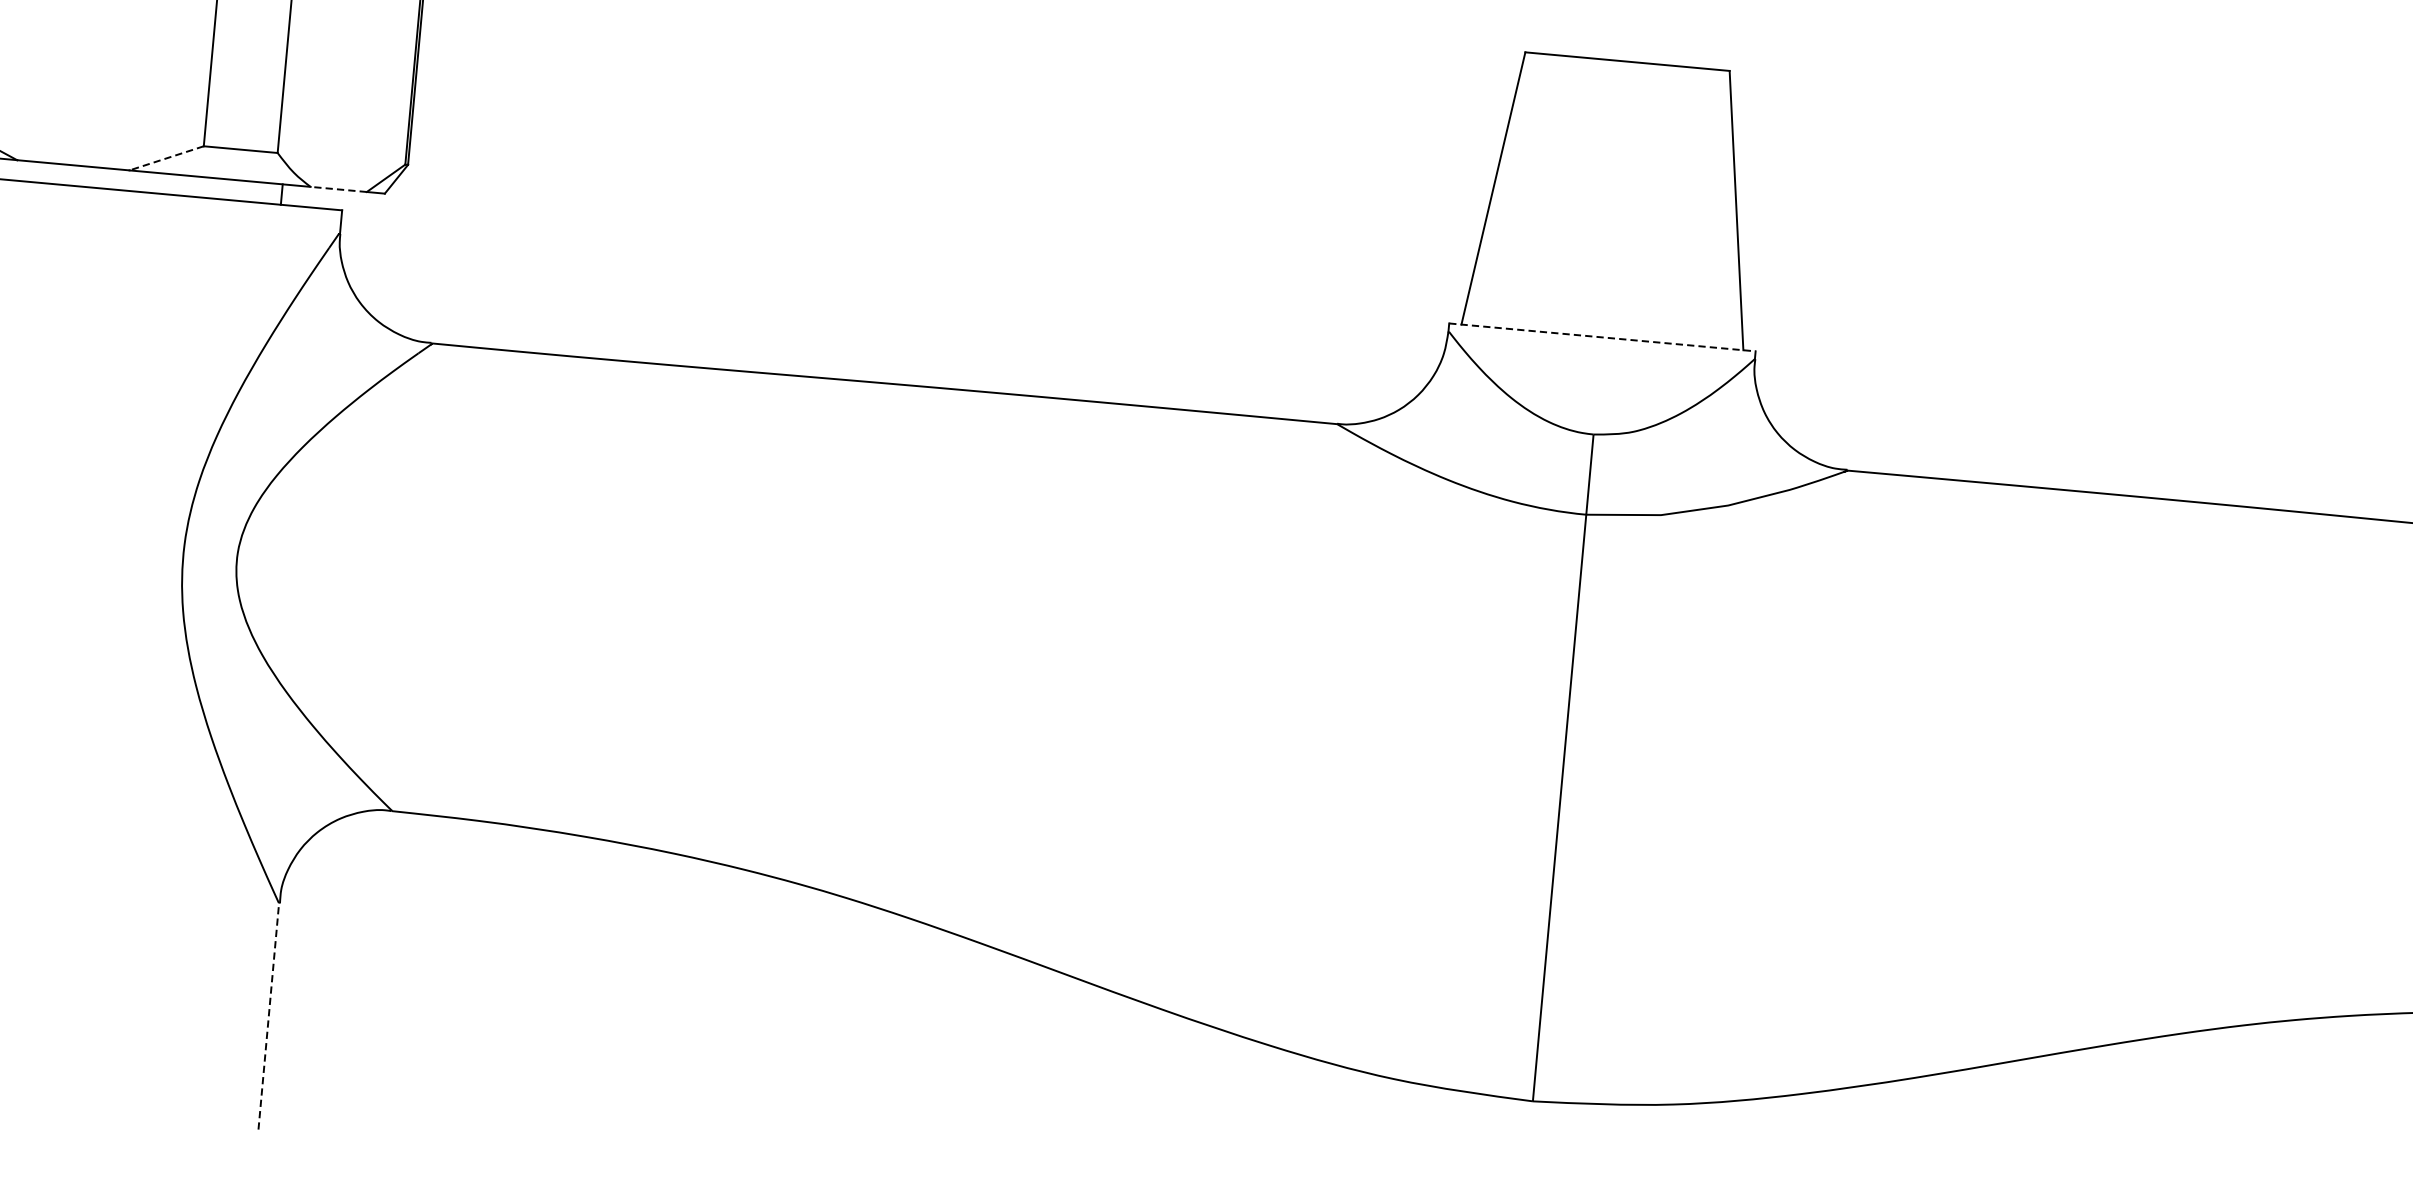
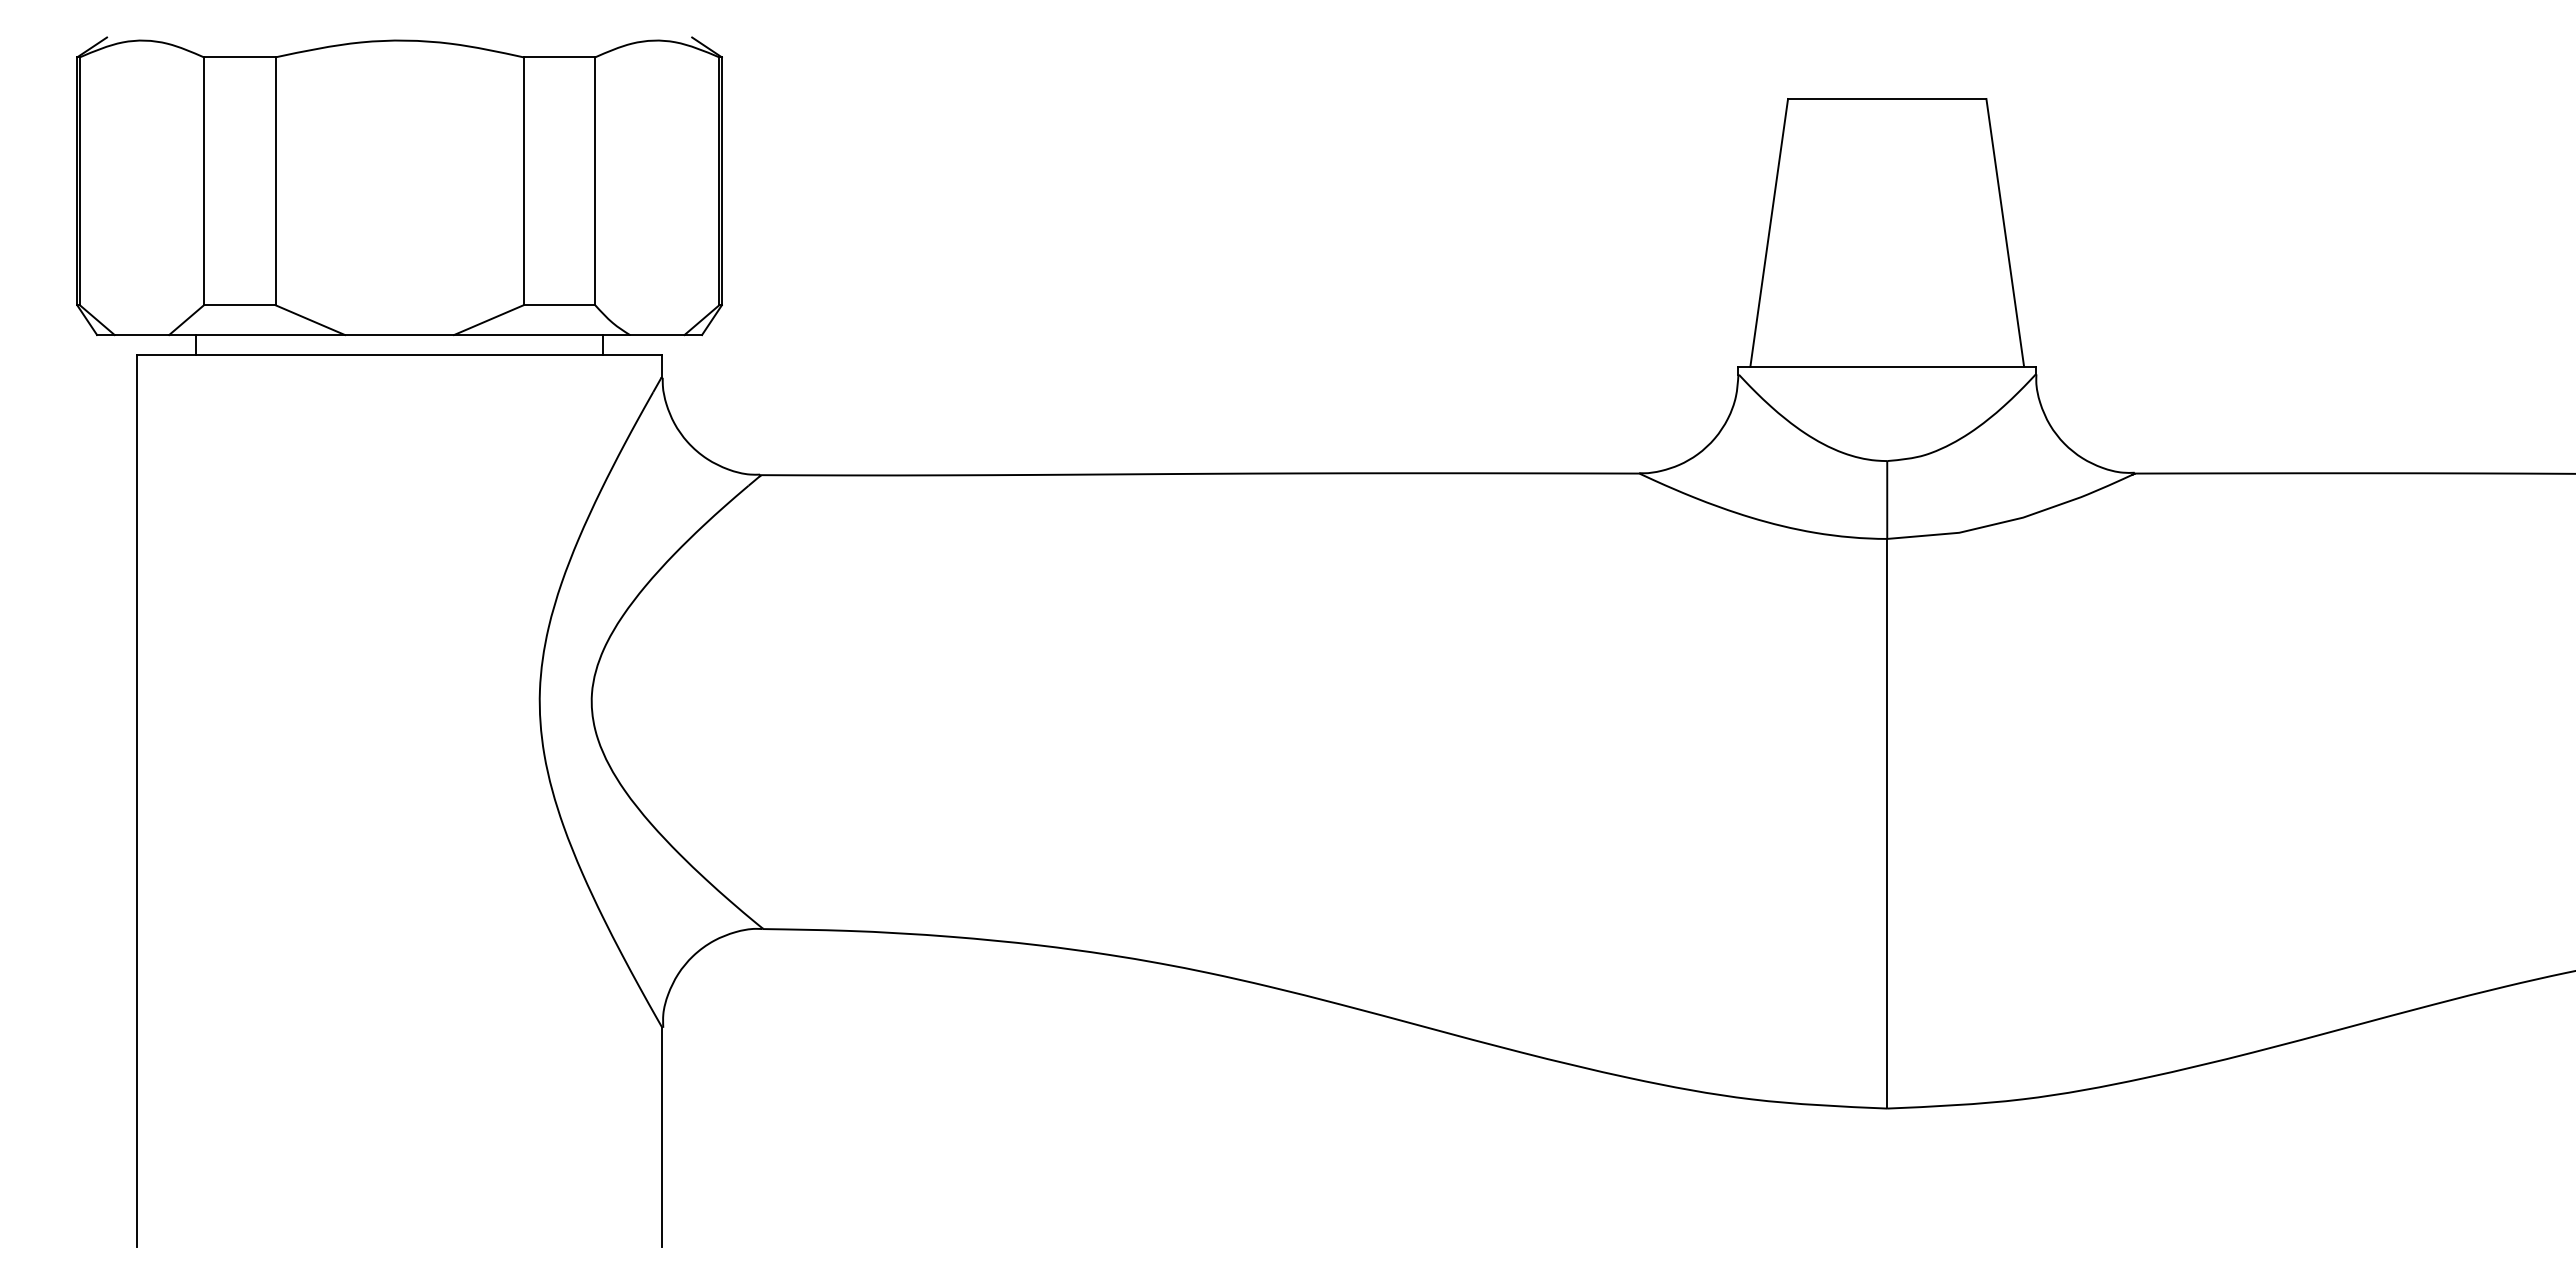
line: (166, 158) -> (488, 320), dashed -> solid
line: (337, 189) -> (656, 335), dashed -> solid
line: (1602, 337) -> (1887, 366), dashed -> solid
line: (268, 1016) -> (662, 1137), dashed -> solid

